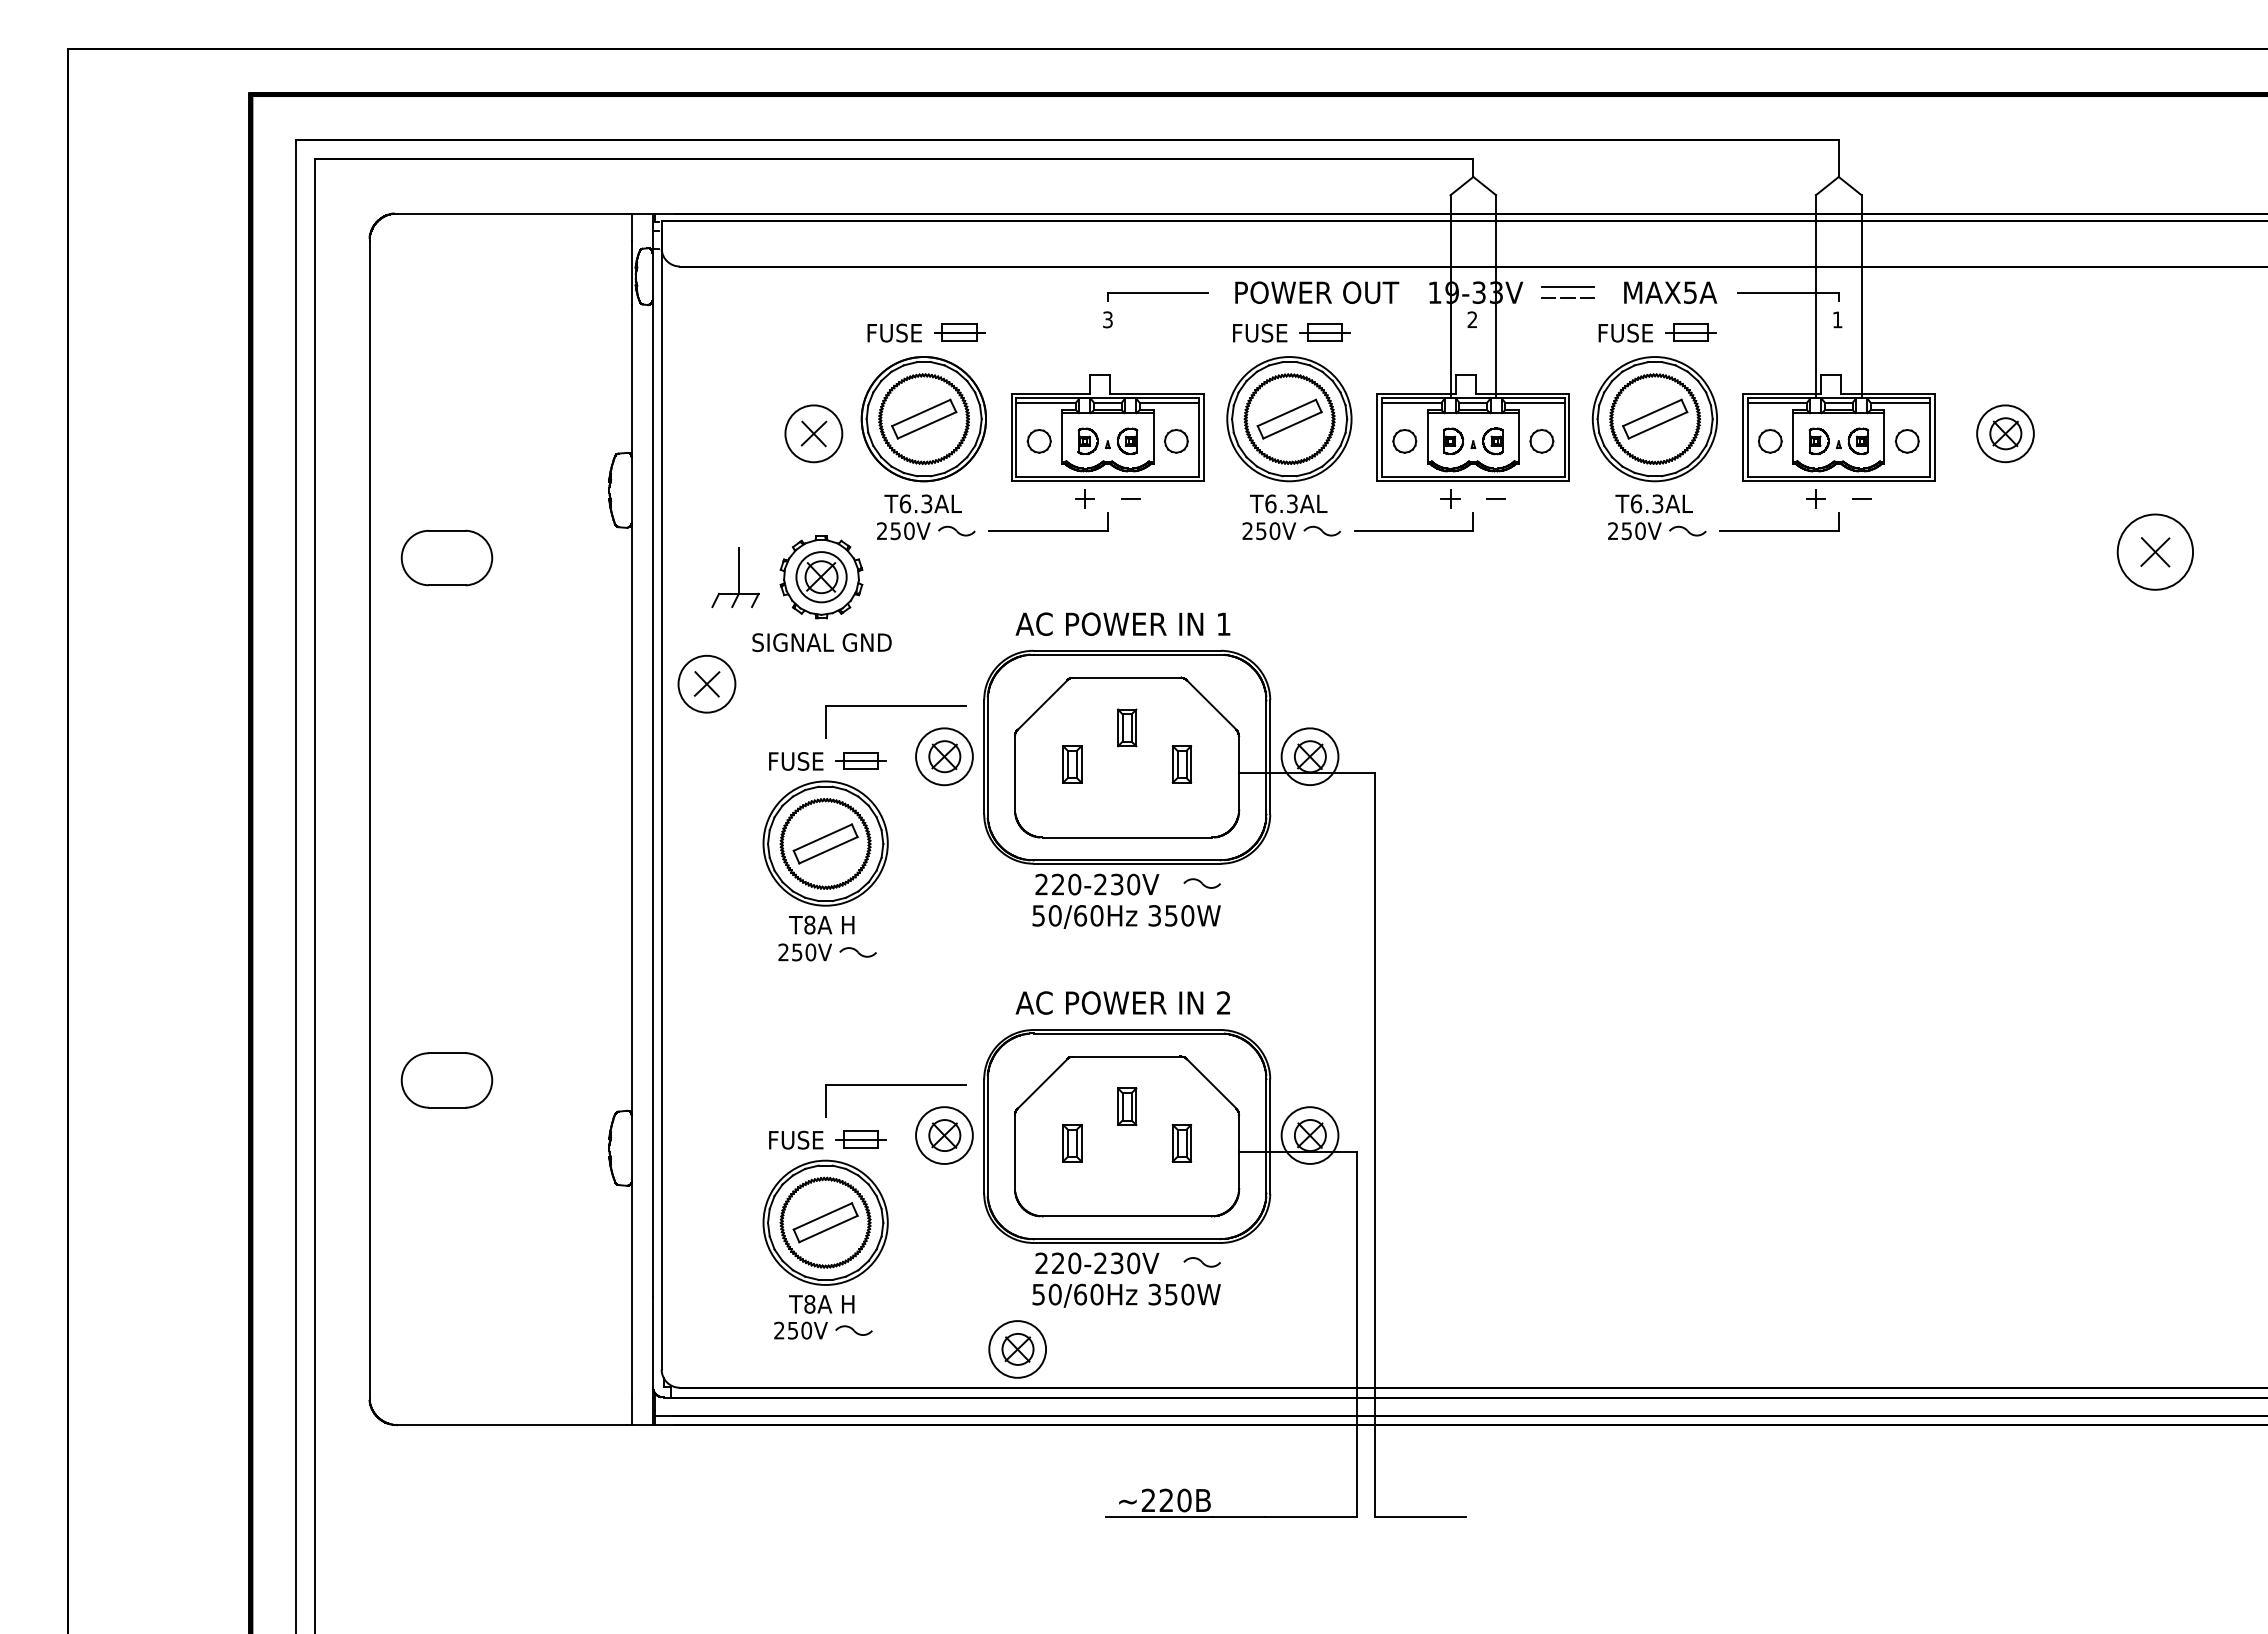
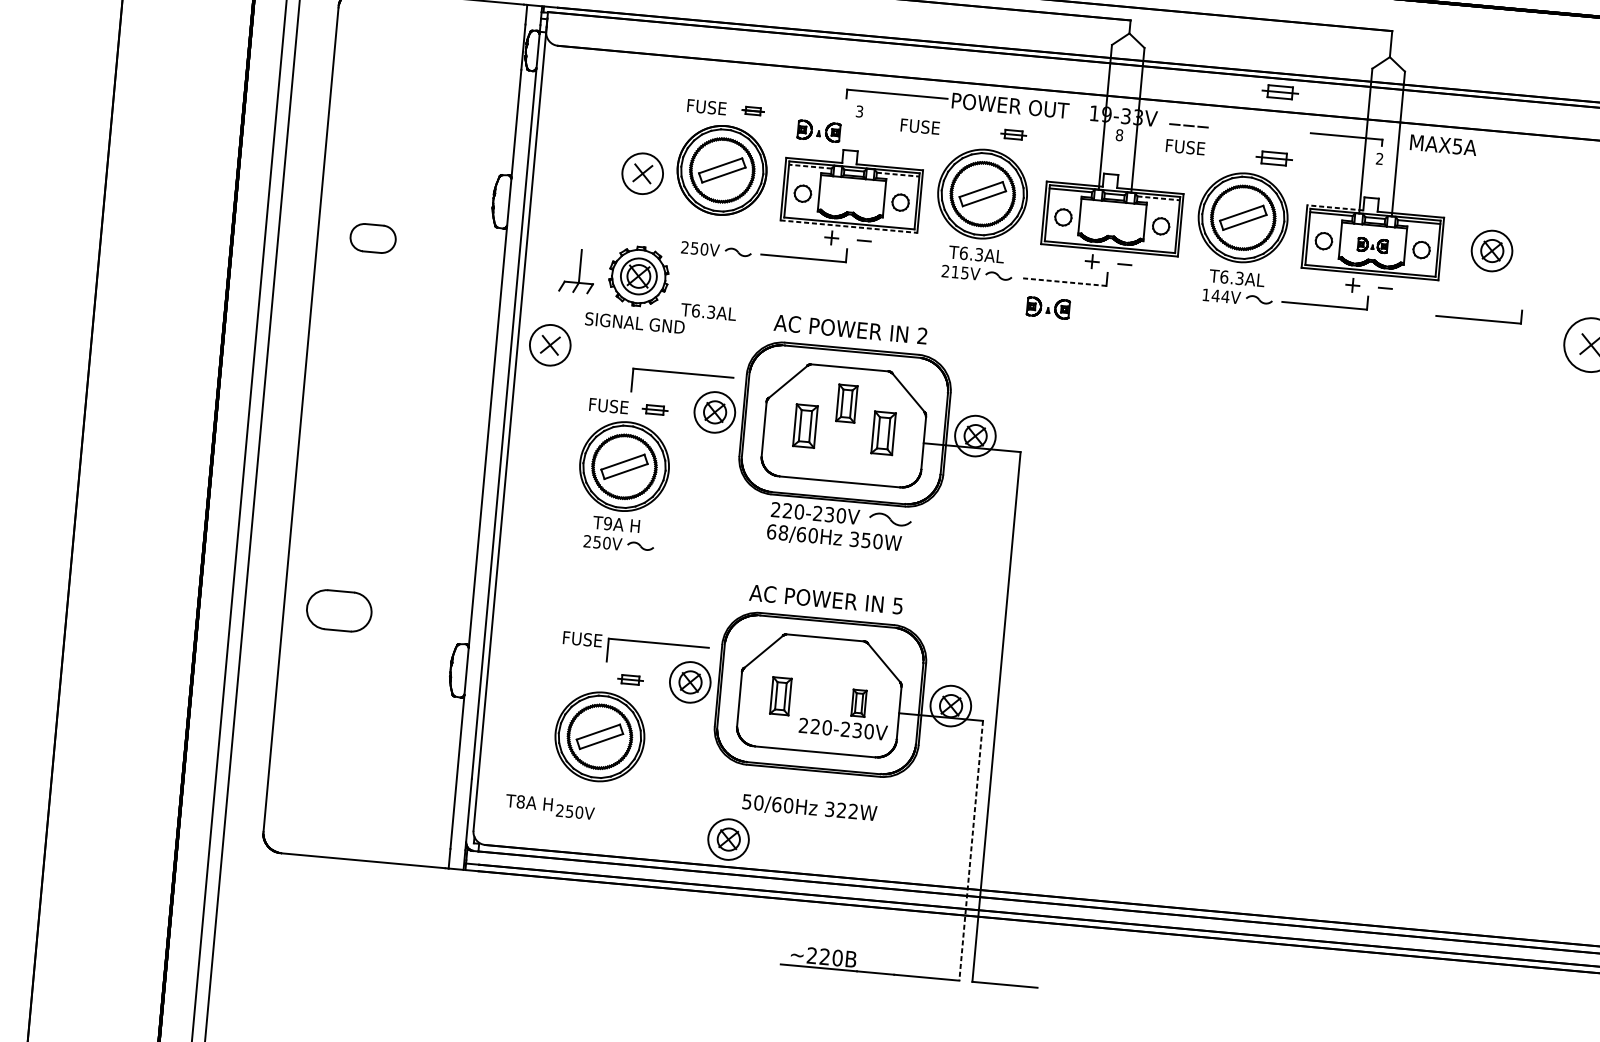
part: (1690, 239) -> (1280, 92), added
line: (1567, 287) -> (1189, 118), removed
text: (1670, 292) -> (1443, 145), moved
part: (1157, 296) -> (896, 98), size x1.4
text: (1472, 319) -> (1119, 135), 2 -> 8
text: (1837, 319) -> (1379, 158), 1 -> 2
part: (959, 332) -> (753, 110), size x0.6
text: (1260, 332) -> (920, 126), moved
part: (1324, 332) -> (1013, 134), size x0.7
text: (1625, 332) -> (1185, 146), moved
line: (1781, 393) -> (1335, 207), solid -> dashed
line: (1046, 402) -> (810, 166), solid -> dashed
line: (1169, 402) -> (898, 174), solid -> dashed
line: (1534, 402) -> (1158, 198), solid -> dashed
part: (1107, 440) -> (818, 130), moved
part: (1838, 440) -> (1372, 244), size x0.7
part: (1473, 441) -> (1048, 308), moved
line: (1107, 481) -> (848, 226), solid -> dashed
text: (922, 503) -> (708, 311), moved
part: (1995, 530) -> (1478, 319), added
text: (1268, 531) -> (960, 272), 250V -> 215V
line: (1413, 531) -> (1063, 282), solid -> dashed
text: (1627, 531) -> (1216, 296), 250V -> 144V
part: (446, 557) -> (372, 238), size x0.7
text: (1223, 623) -> (922, 335), 1 -> 2
part: (1127, 727) -> (847, 403), size x1.4
part: (860, 760) -> (654, 409), size x0.7
part: (1072, 764) -> (805, 426), size x1.6
part: (1181, 764) -> (883, 433), size x1.6
part: (1201, 883) -> (889, 519), size x1.6
text: (1046, 915) -> (777, 532), 50/60Hz -> 68/60Hz
text: (809, 924) -> (607, 523), T8A -> T9A
text: (1223, 1002) -> (897, 605), 2 -> 5
part: (1127, 1106) -> (822, 673), removed
text: (796, 1139) -> (582, 638), moved
part: (860, 1139) -> (630, 679), size x0.7
part: (1072, 1142) -> (781, 695), size x1.4
part: (1201, 1262) -> (865, 789), removed
text: (1097, 1263) -> (843, 729), moved
text: (1179, 1294) -> (847, 810), 350W -> 322W
text: (821, 1304) -> (529, 802), moved
part: (853, 1330) -> (612, 815), removed
line: (1356, 1334) -> (971, 850), solid -> dashed

